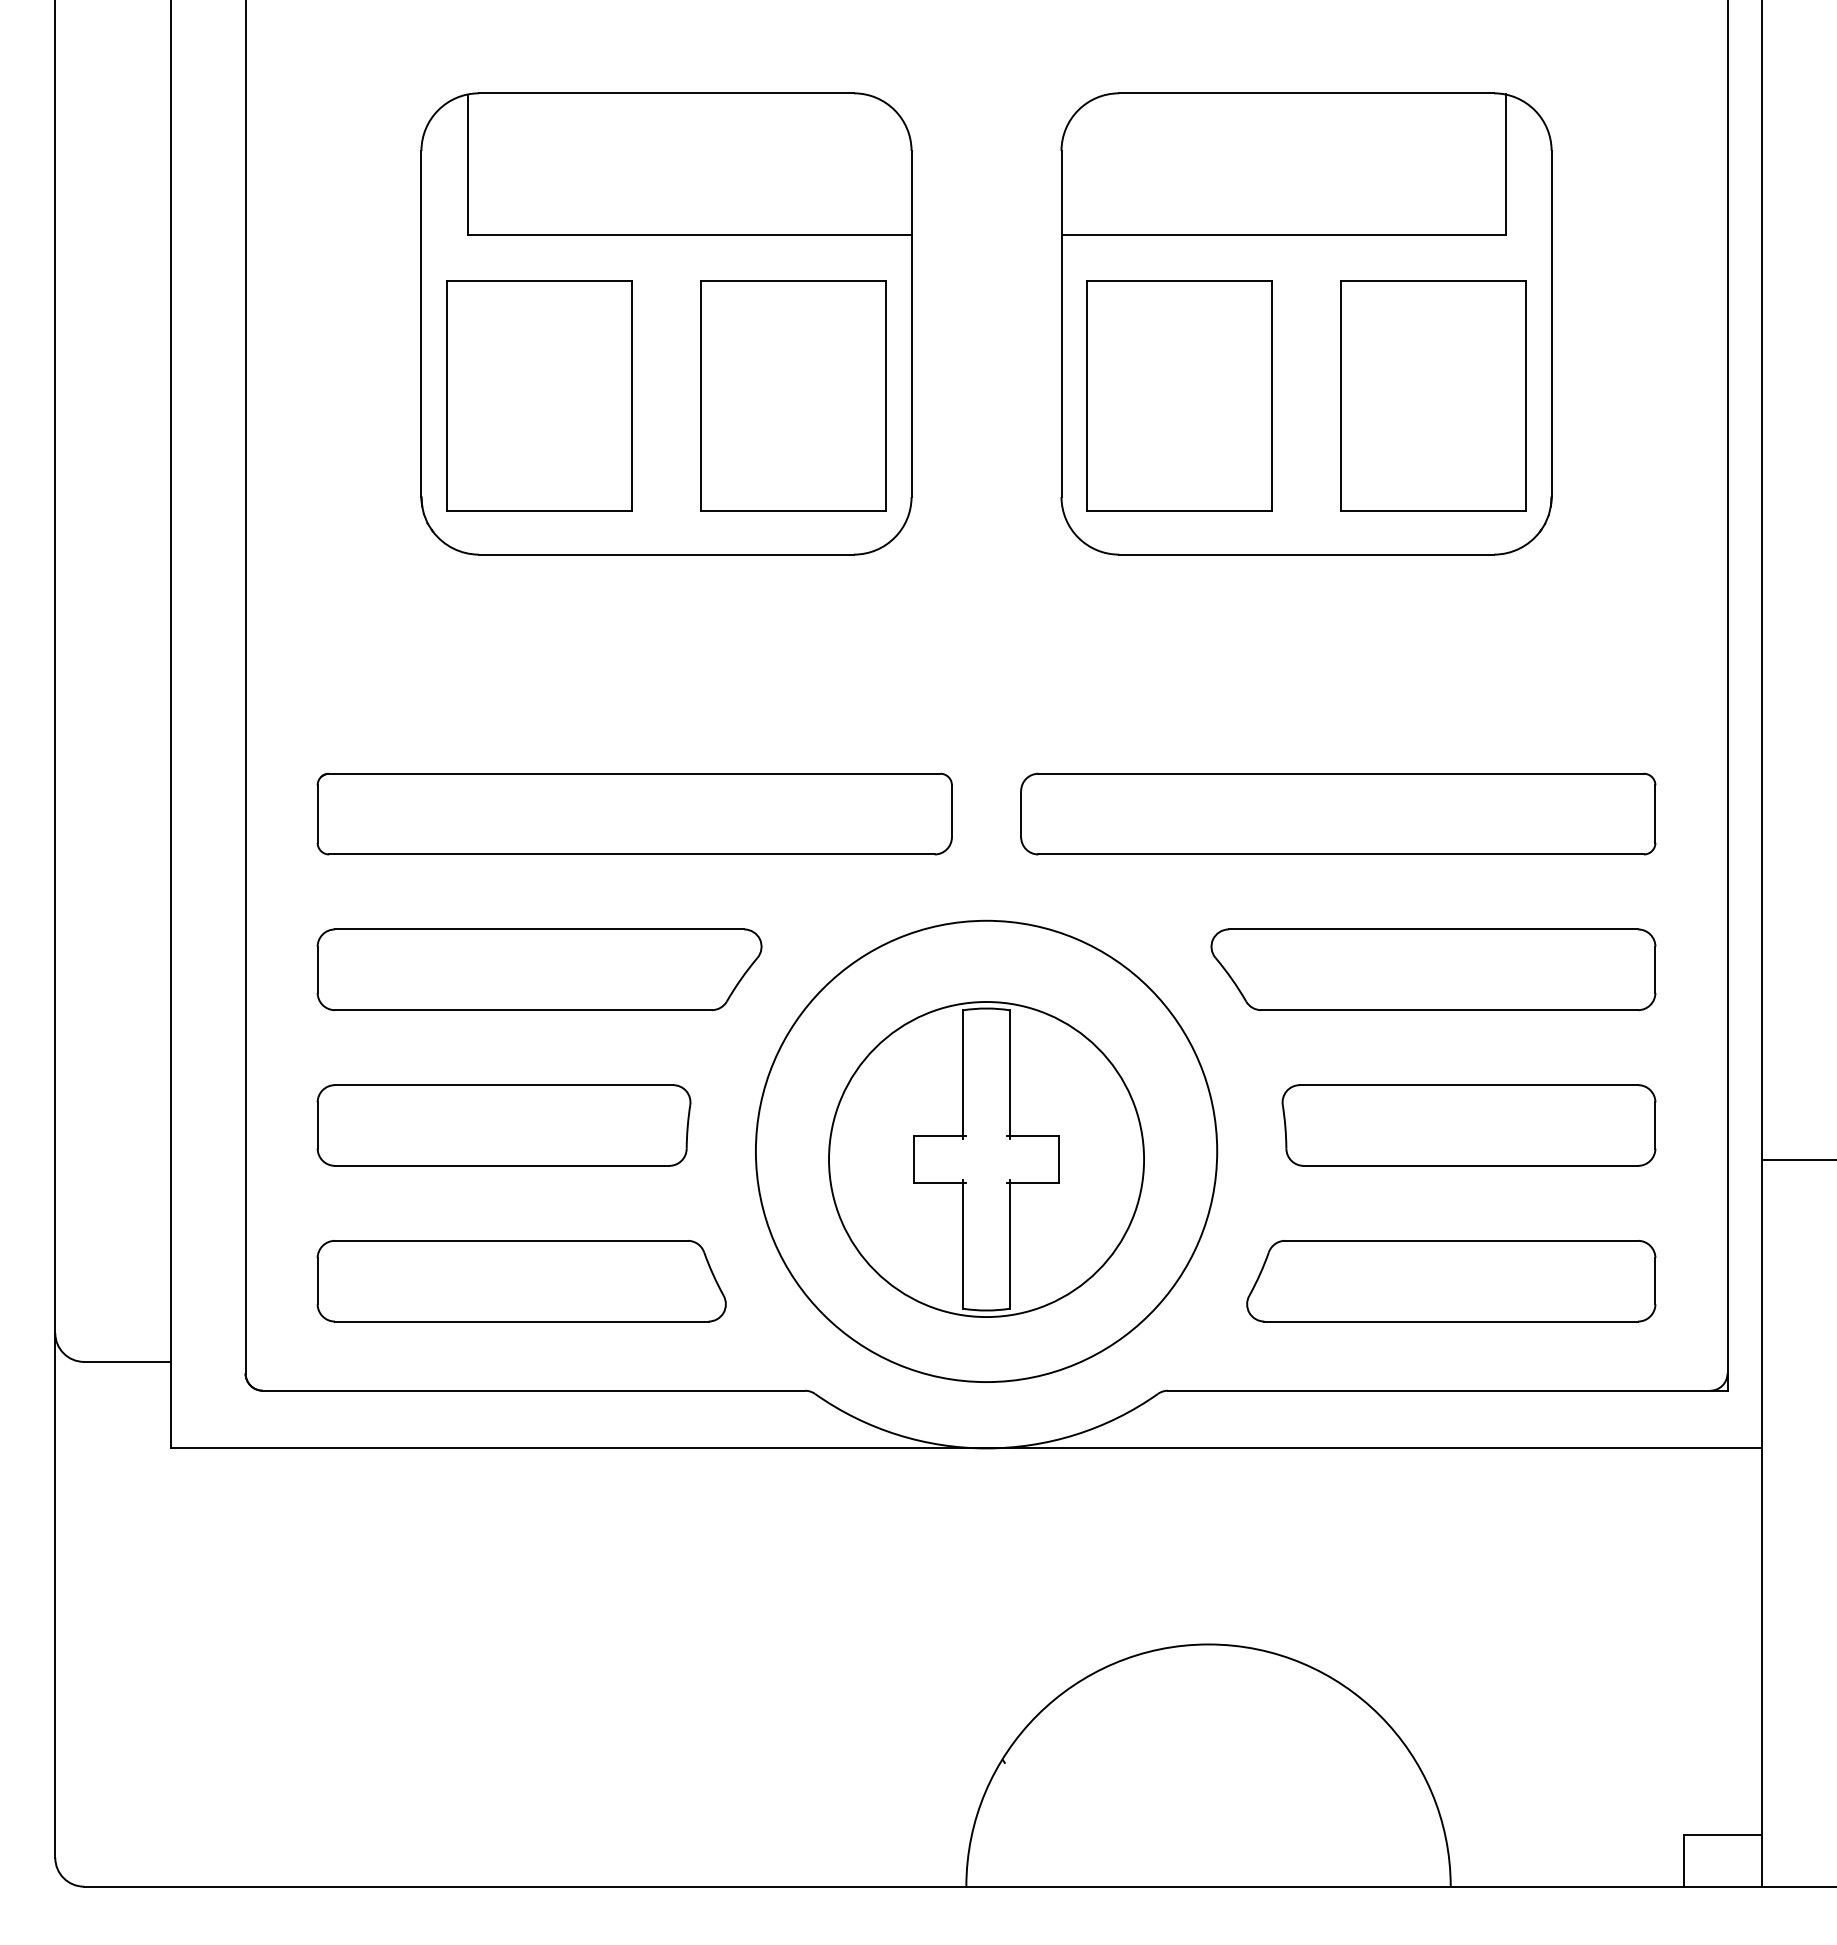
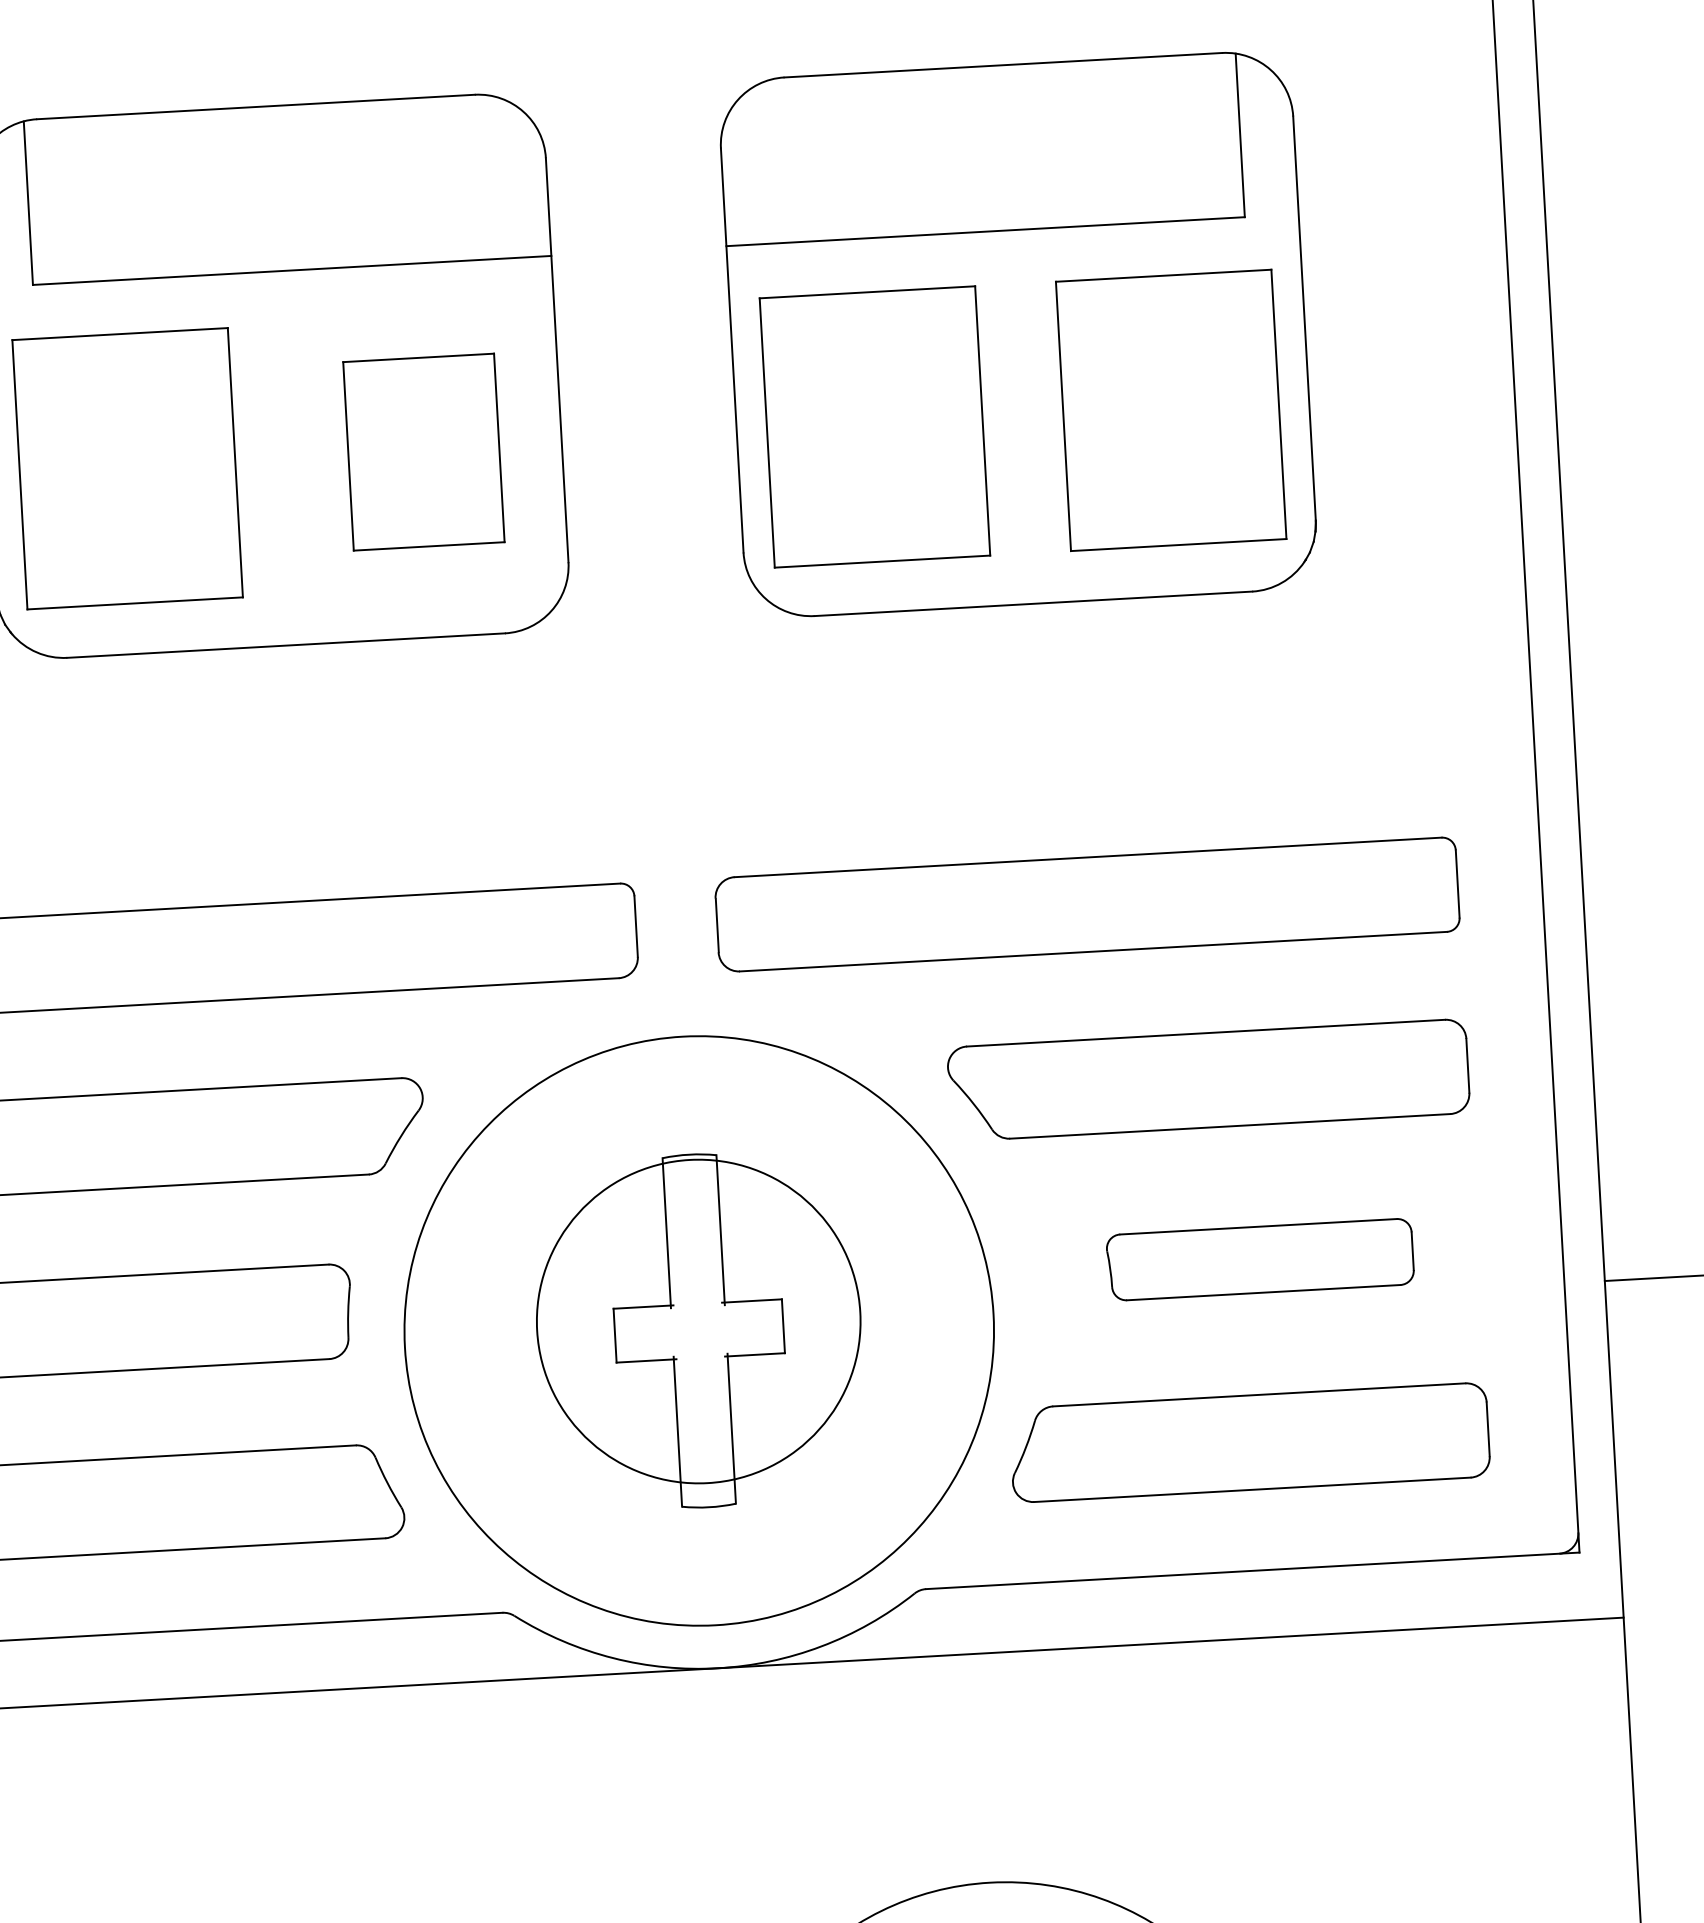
part: (793, 395) -> (423, 451), size x0.7
part: (1468, 1125) -> (1259, 1259), size x0.7
circle: (986, 1151) -> (698, 1321), size x0.6
circle: (986, 1159) -> (699, 1330), size x1.6

